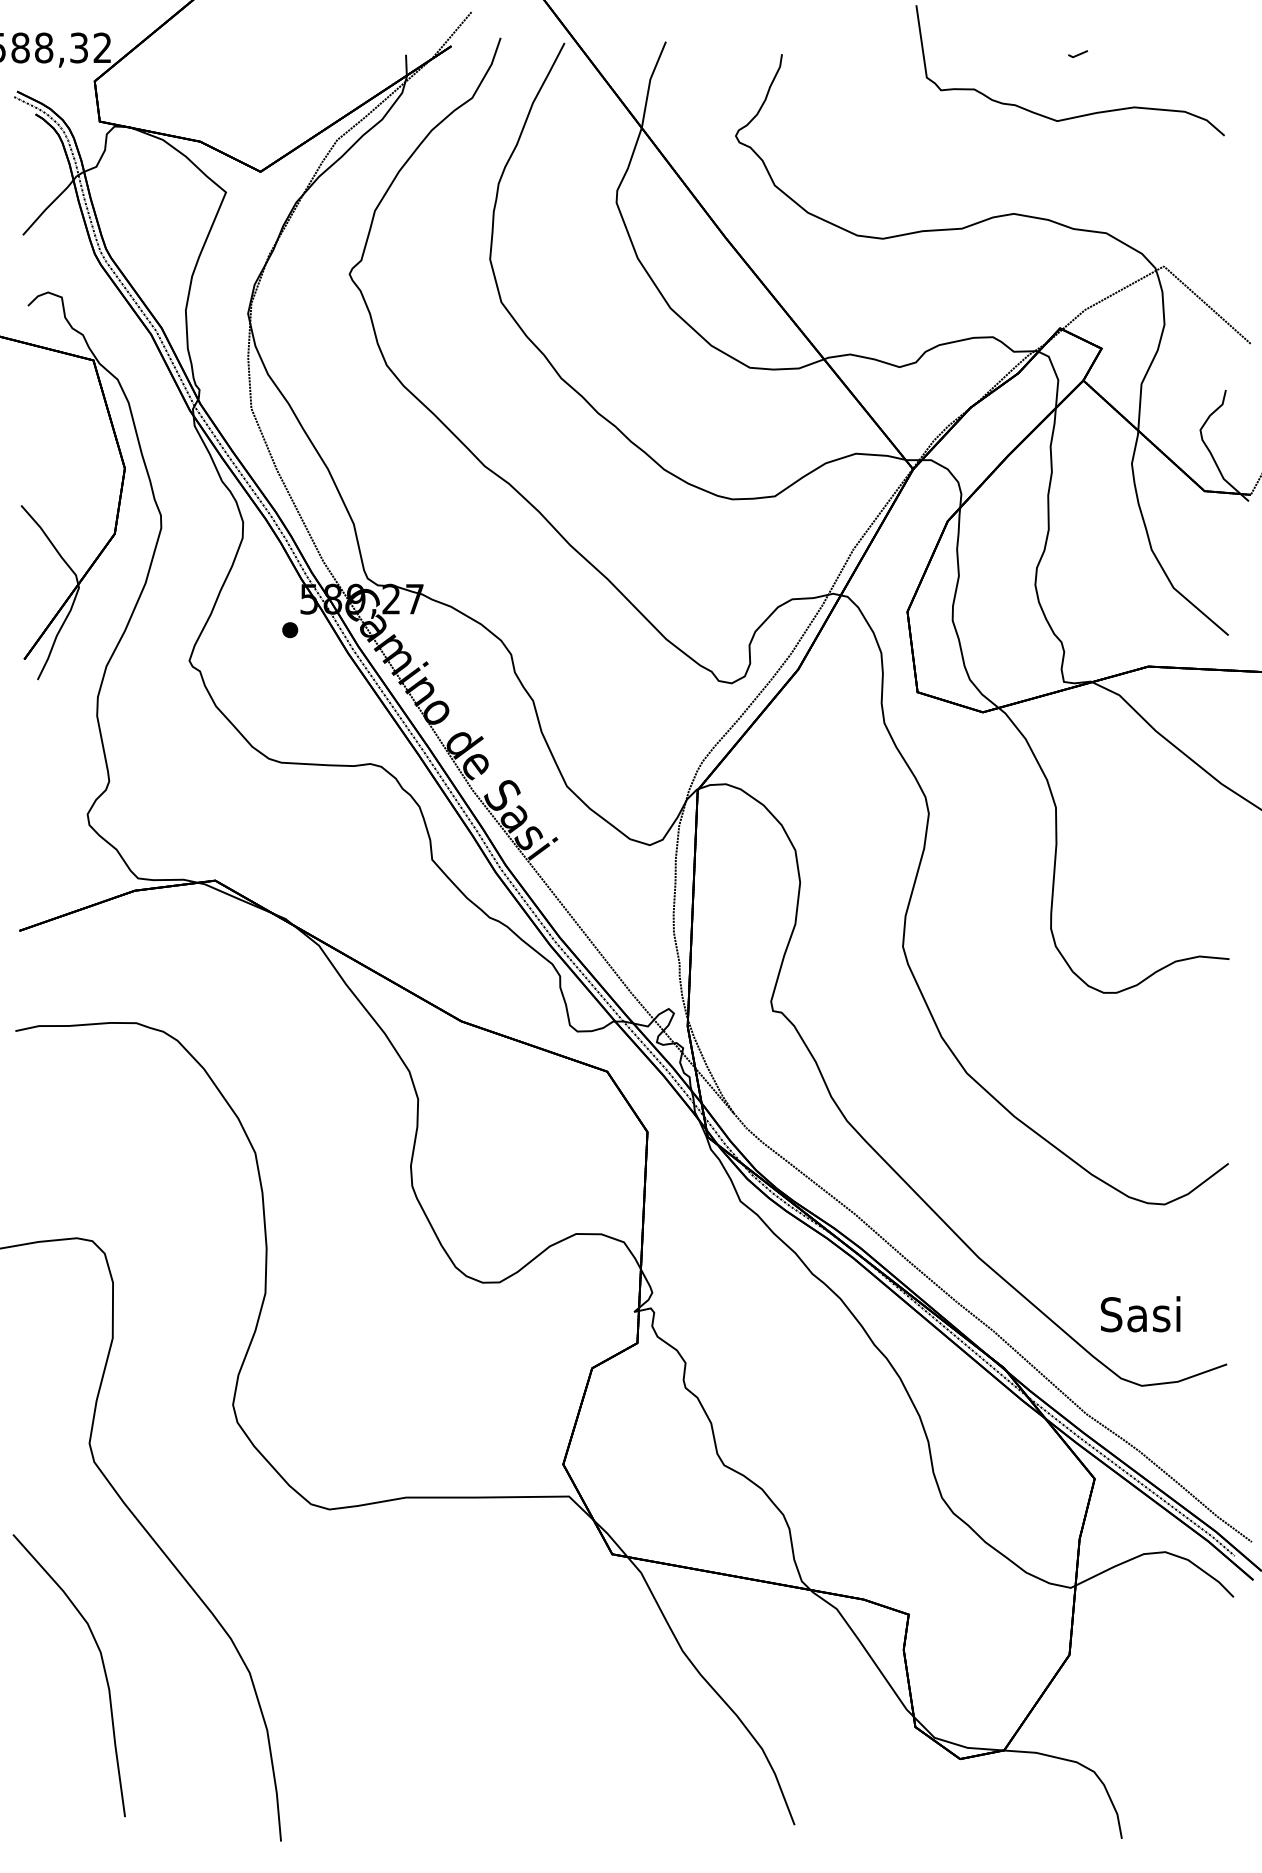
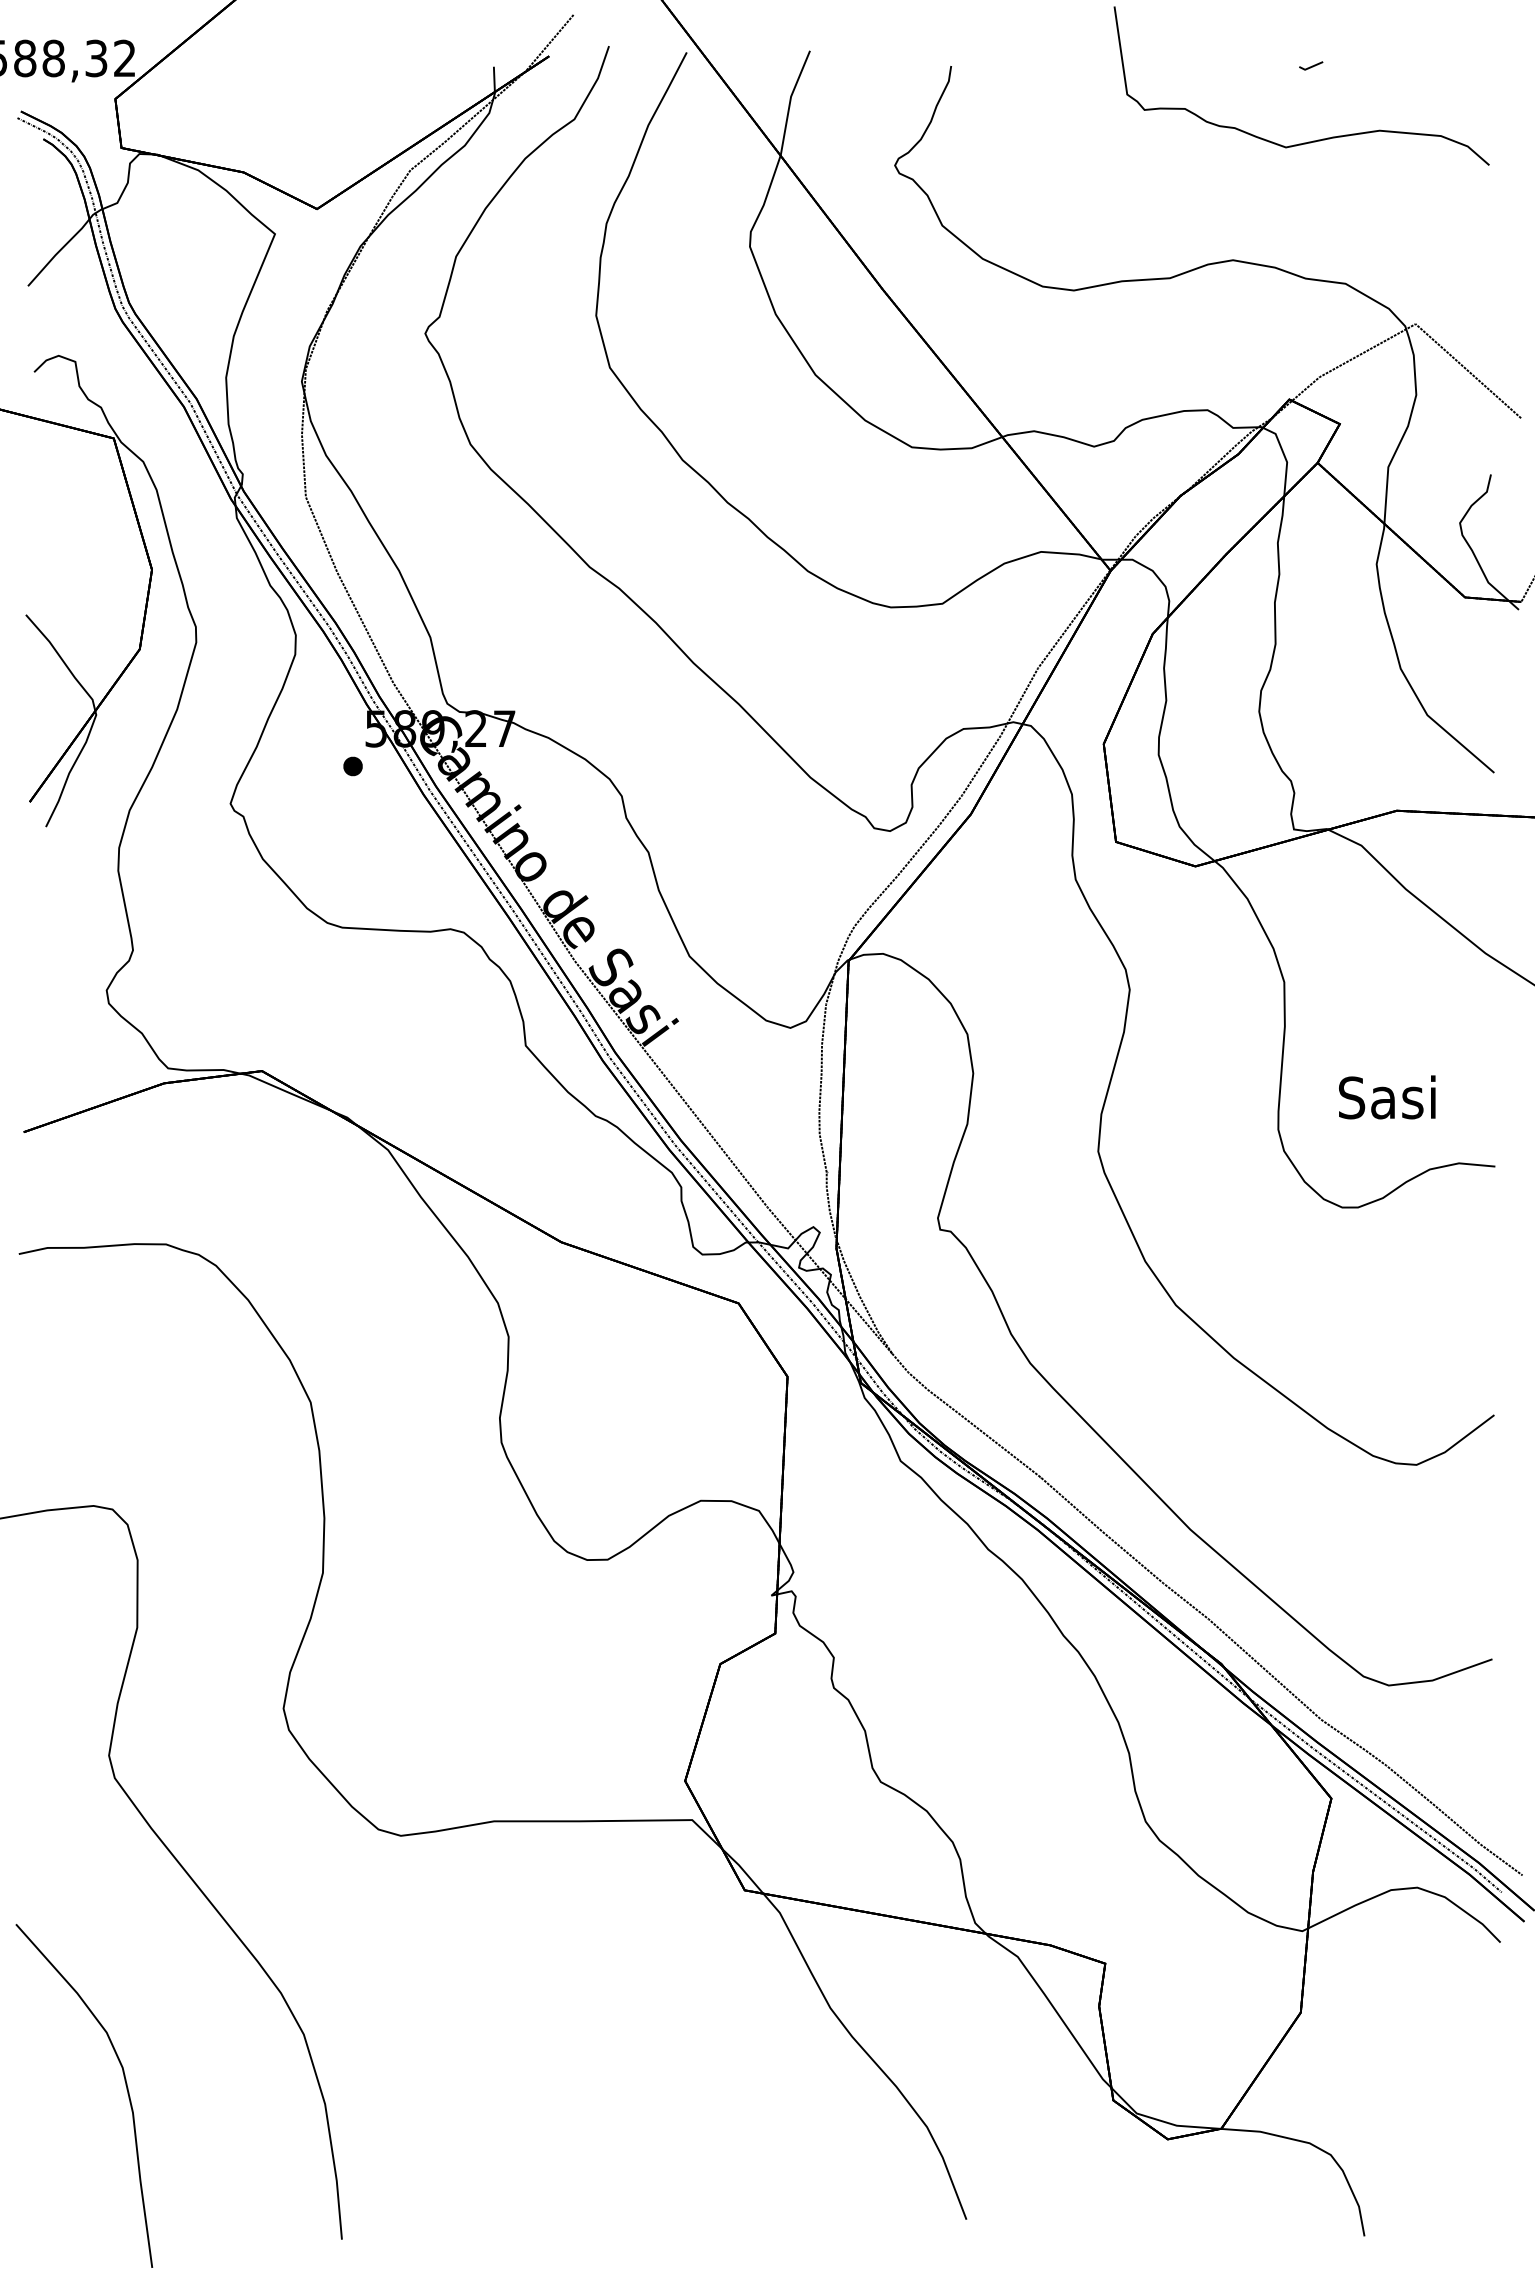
text: (1140, 1314) -> (1387, 1097), moved
curve: (103, 1667) -> (125, 2085), moved

